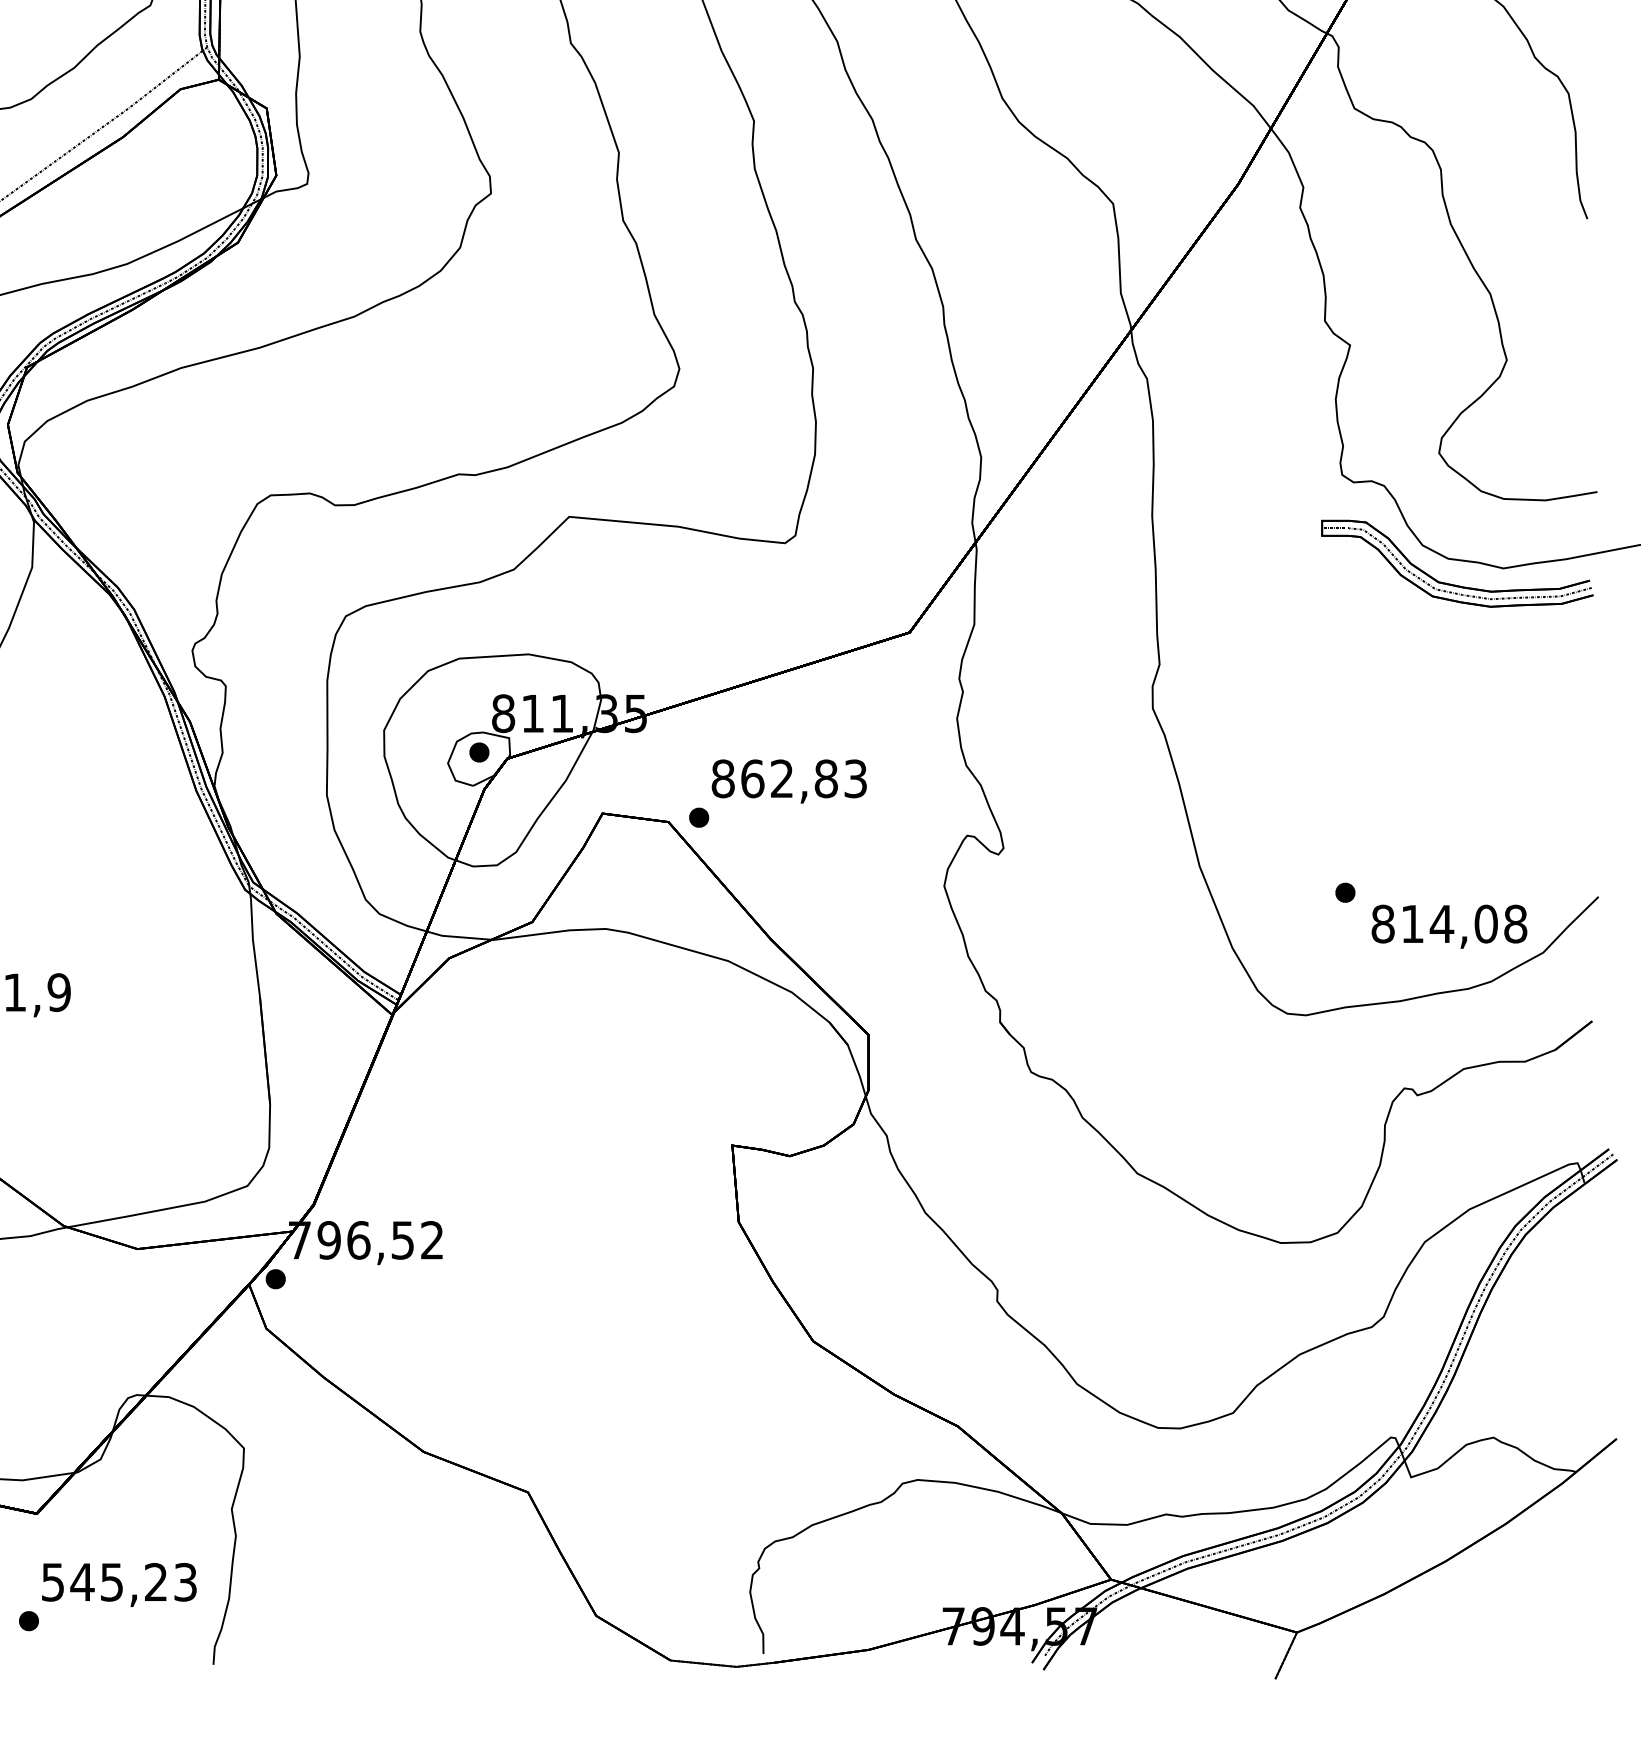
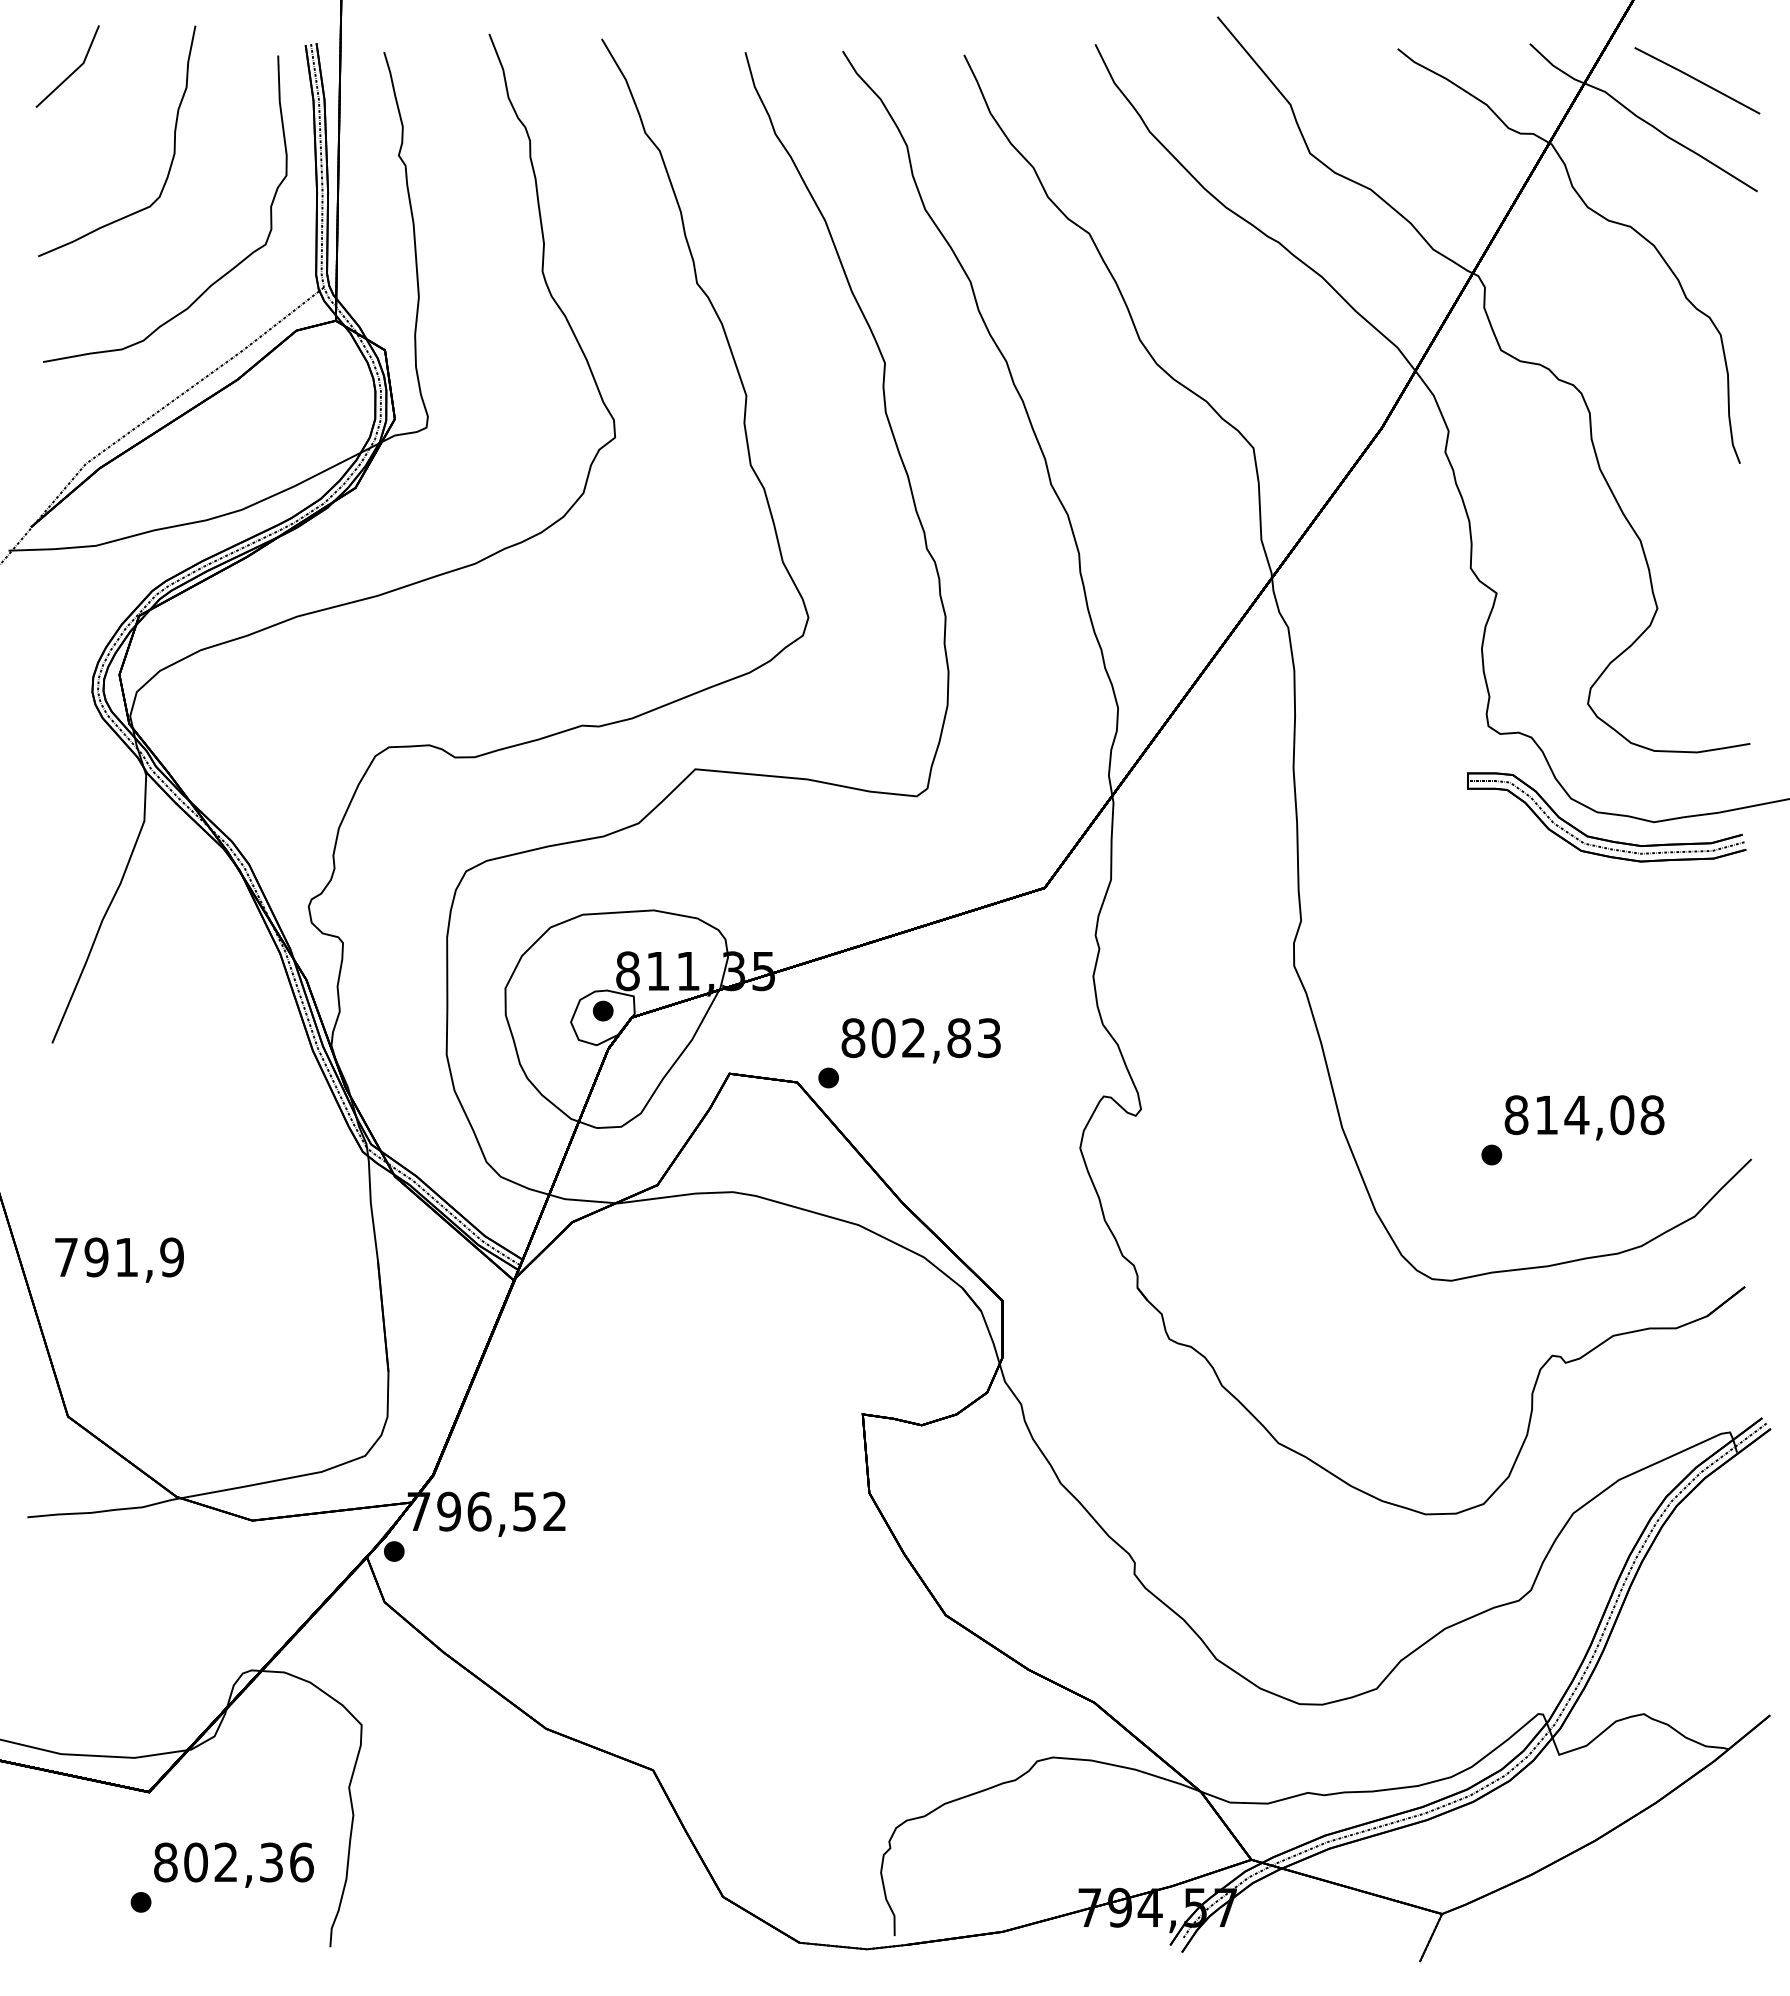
text: (752, 778) -> (883, 1037), 862,83 -> 802,83
text: (1449, 926) -> (1584, 1117), moved
text: (119, 1582) -> (233, 1862), 545,23 -> 802,36

